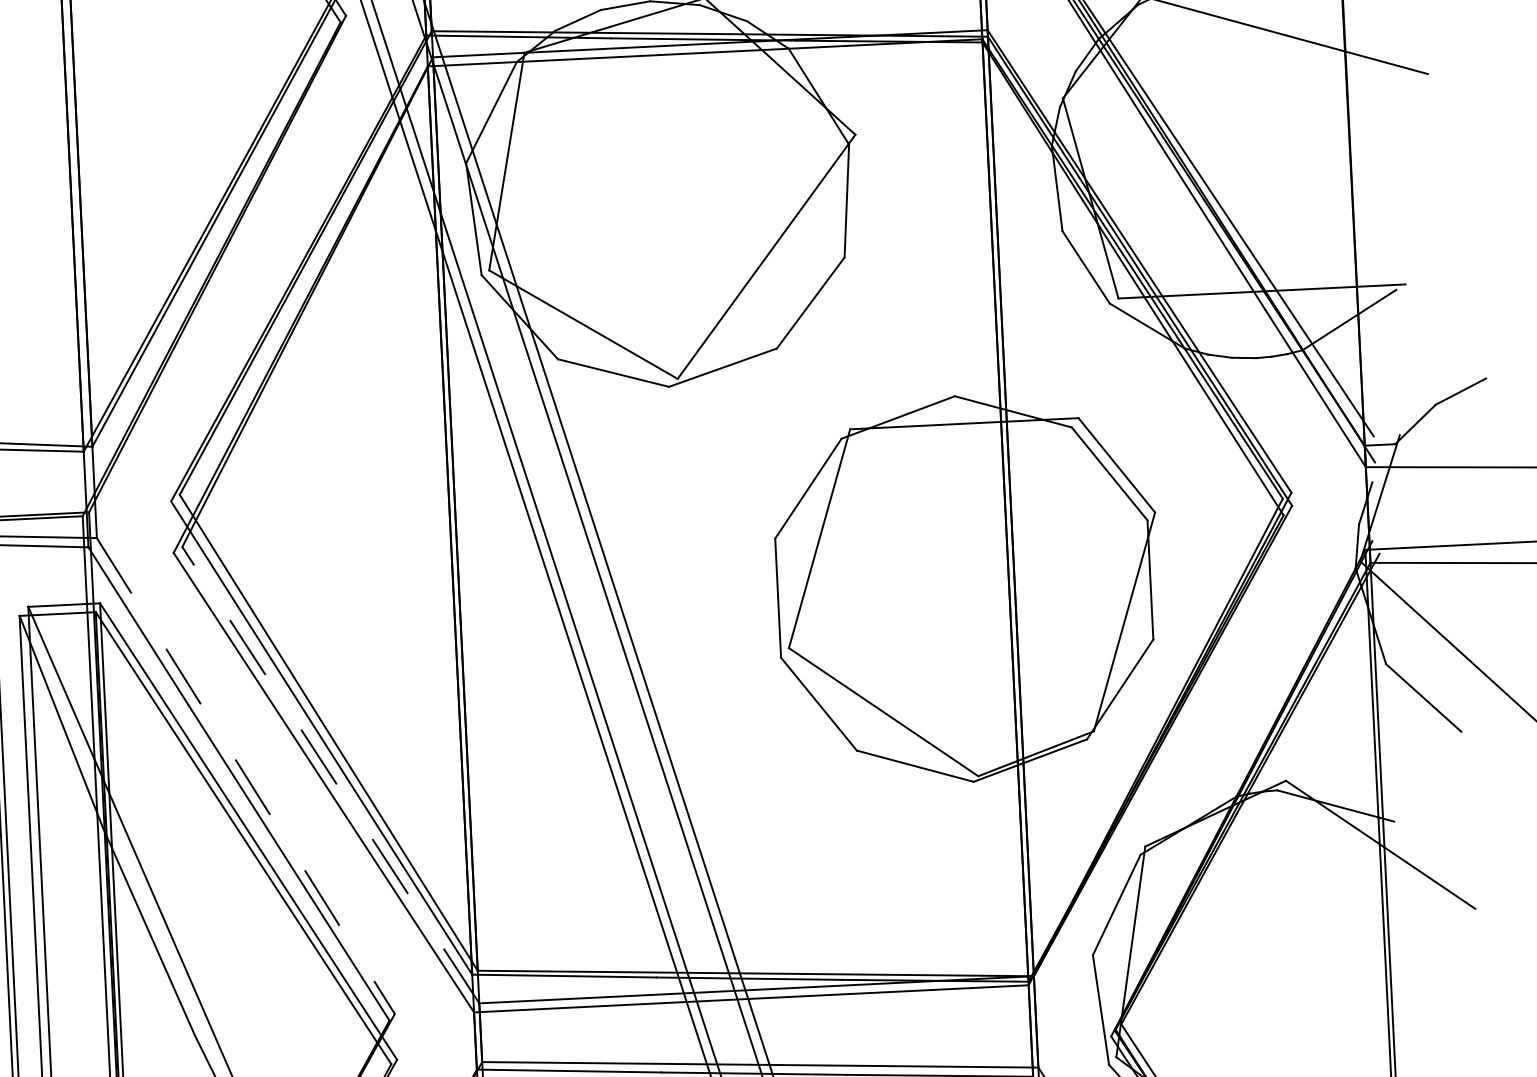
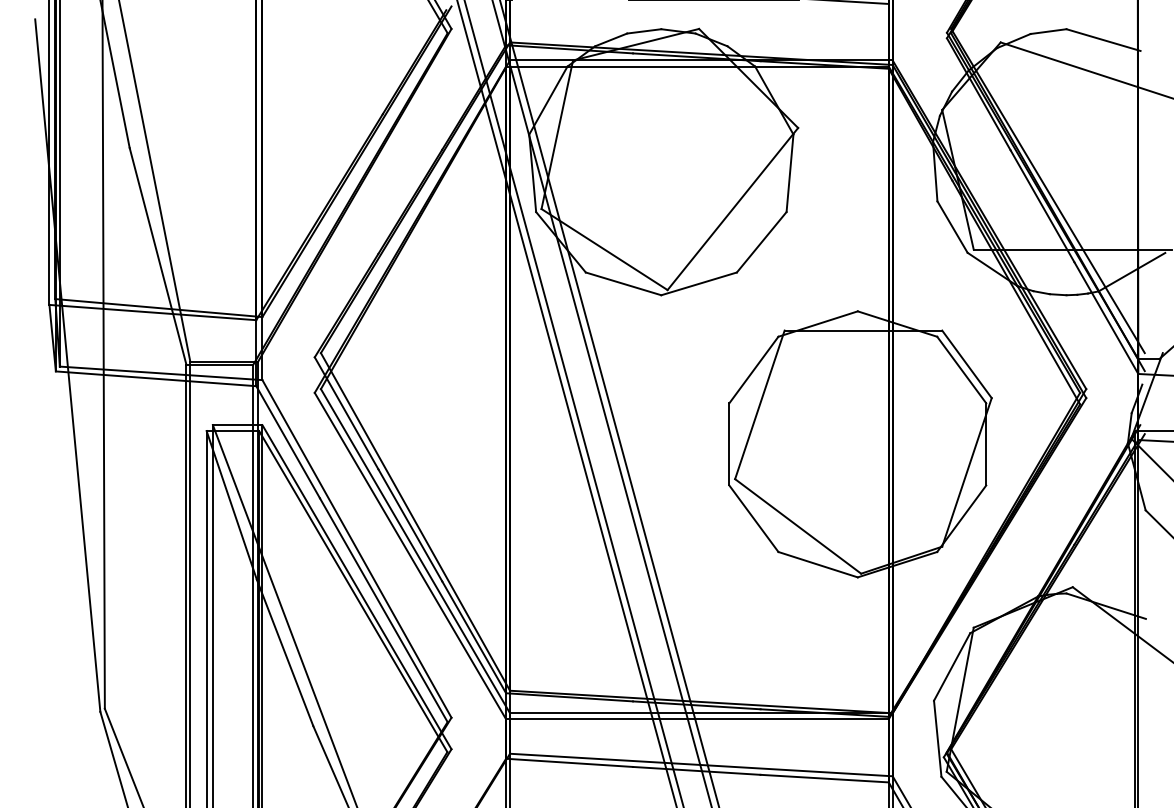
line: (330, 775) -> (415, 551), dashed -> solid
line: (246, 776) -> (357, 549), dashed -> solid

